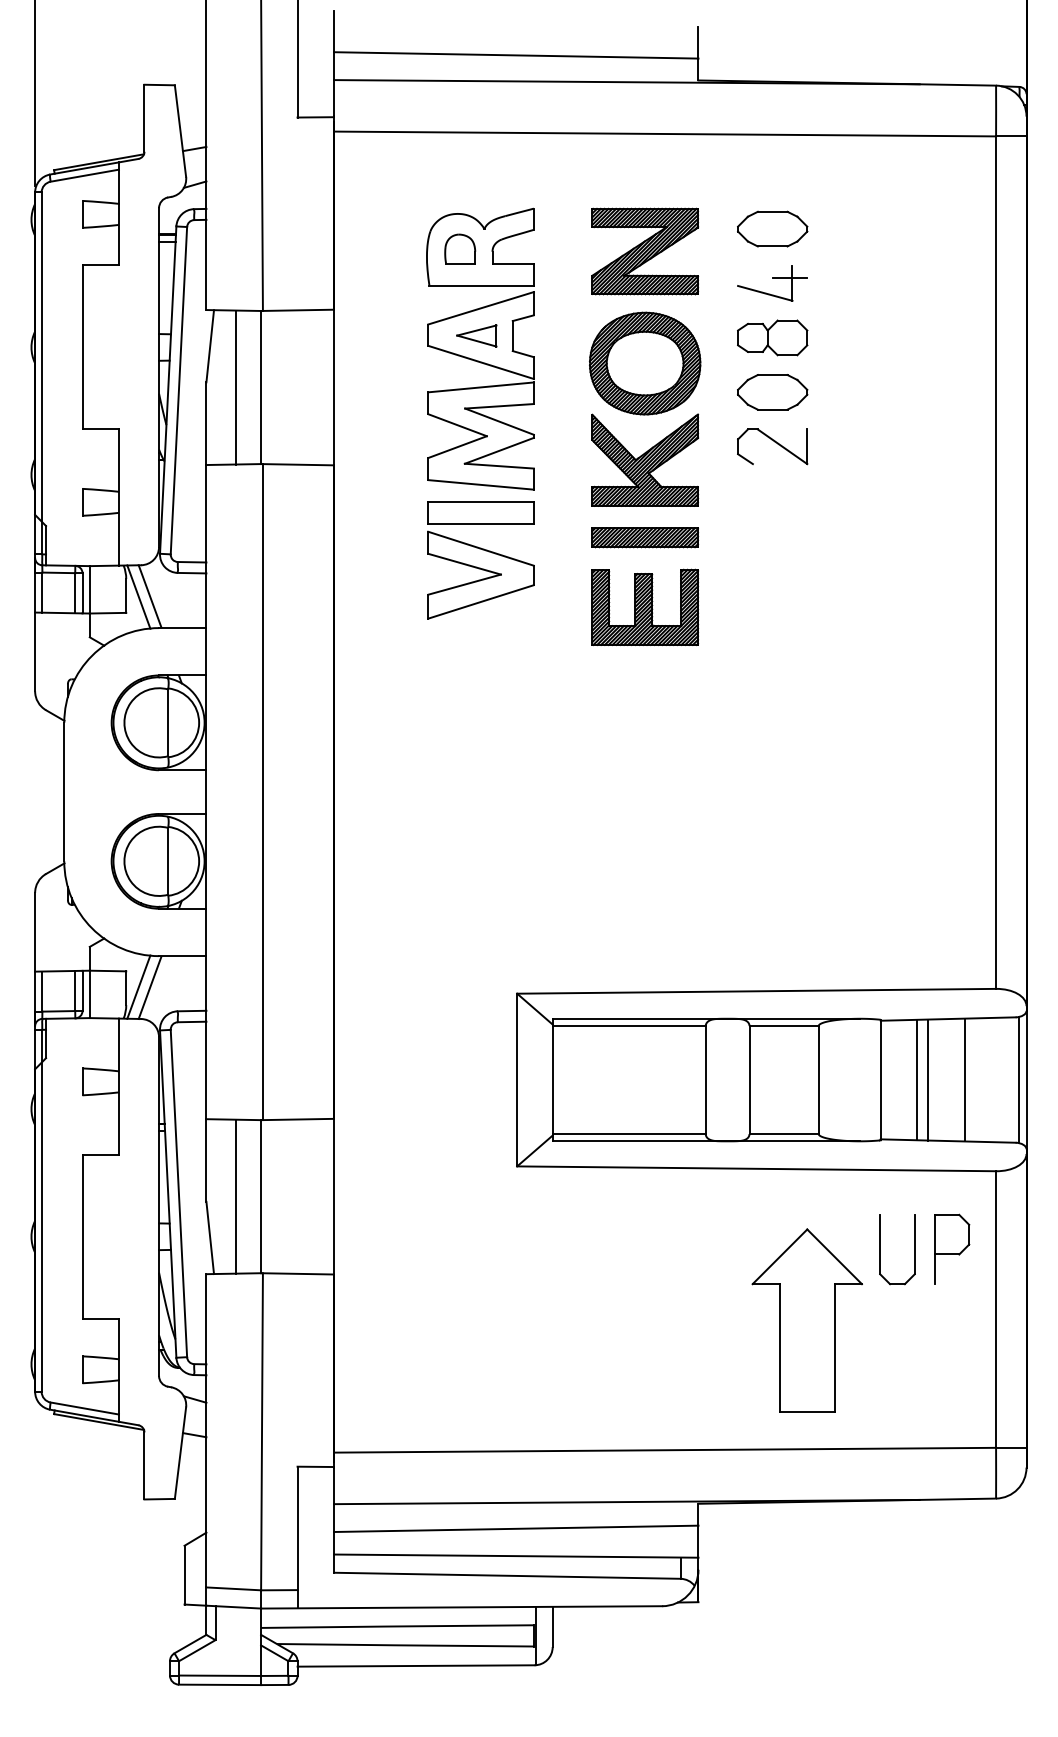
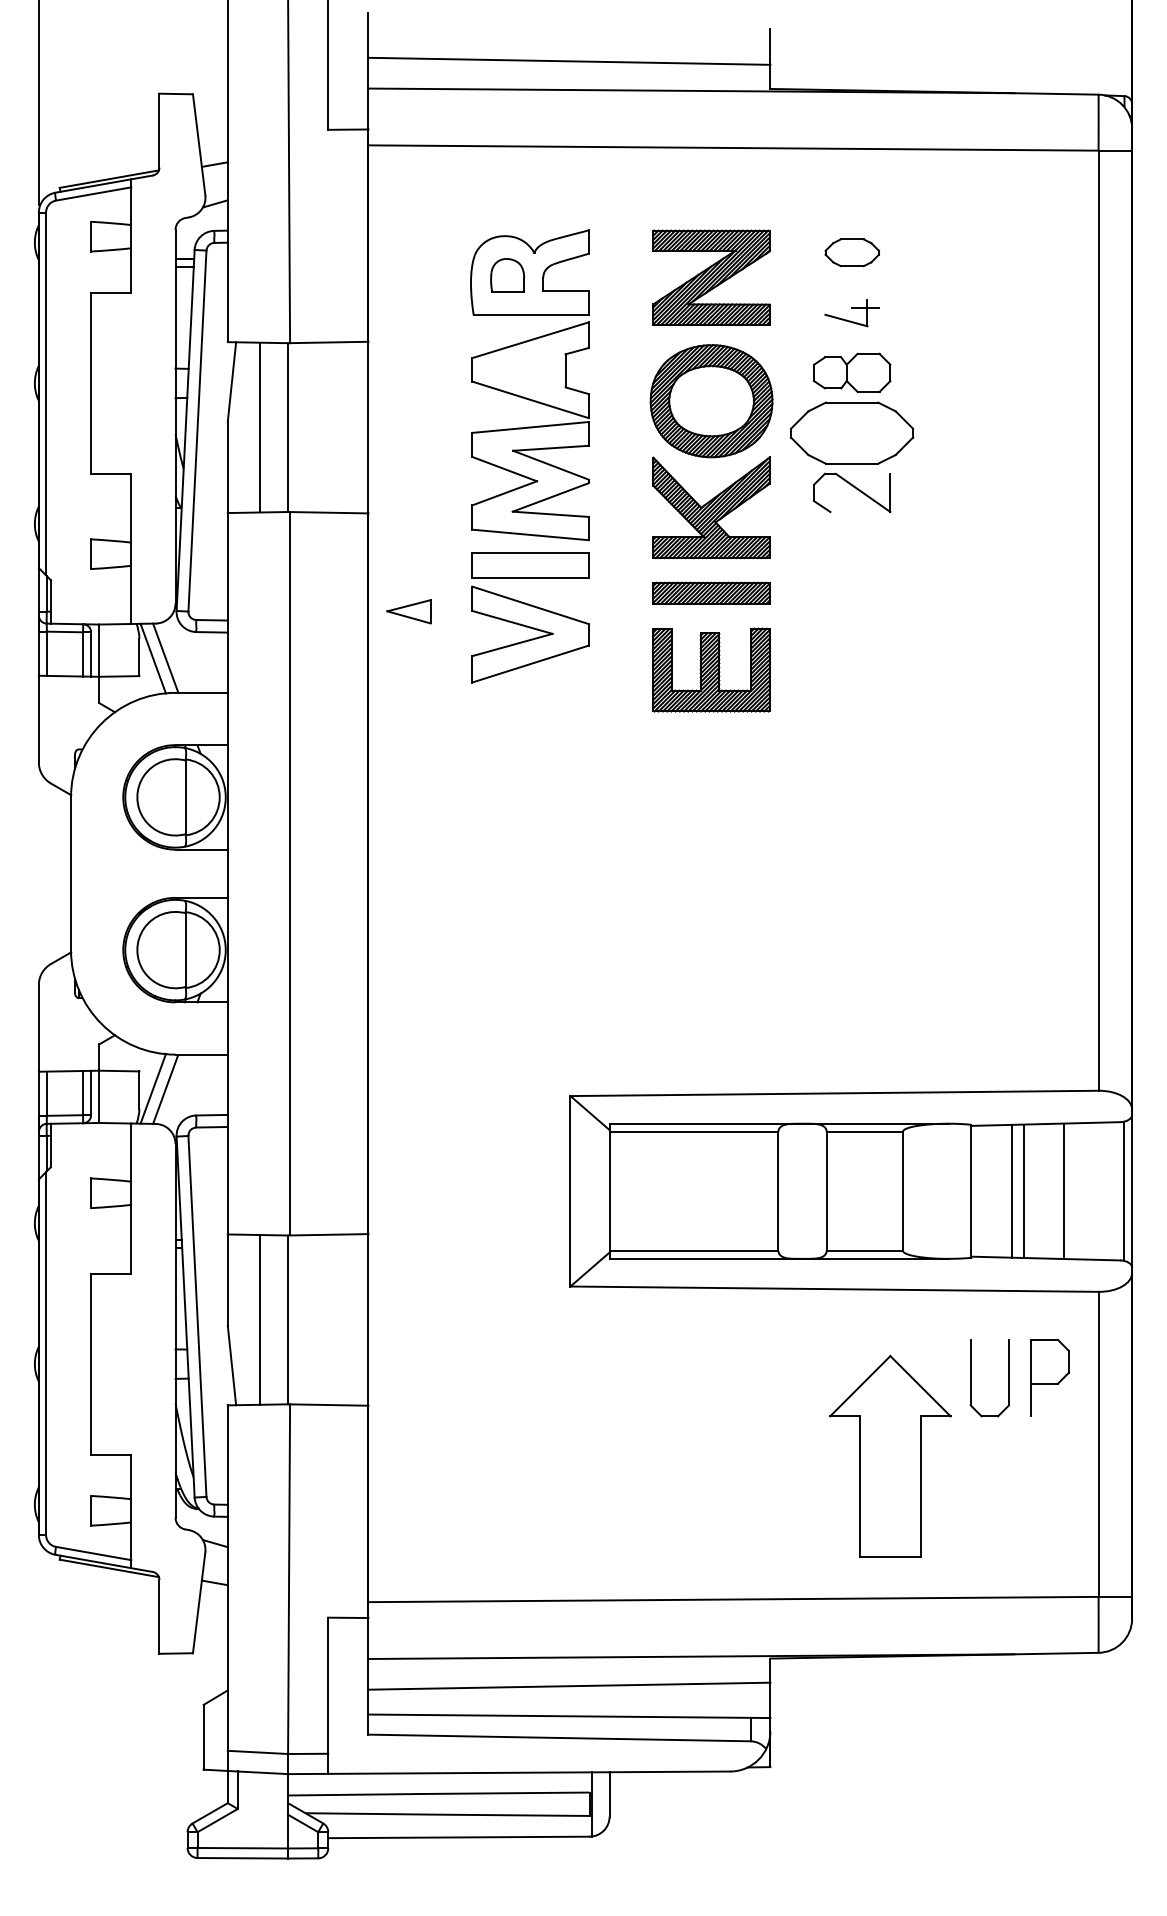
part: (772, 228) -> (852, 252), size x0.7
part: (772, 283) -> (851, 312), size x0.7
part: (476, 335) -> (408, 611), moved
part: (772, 391) -> (852, 432), size x1.6

